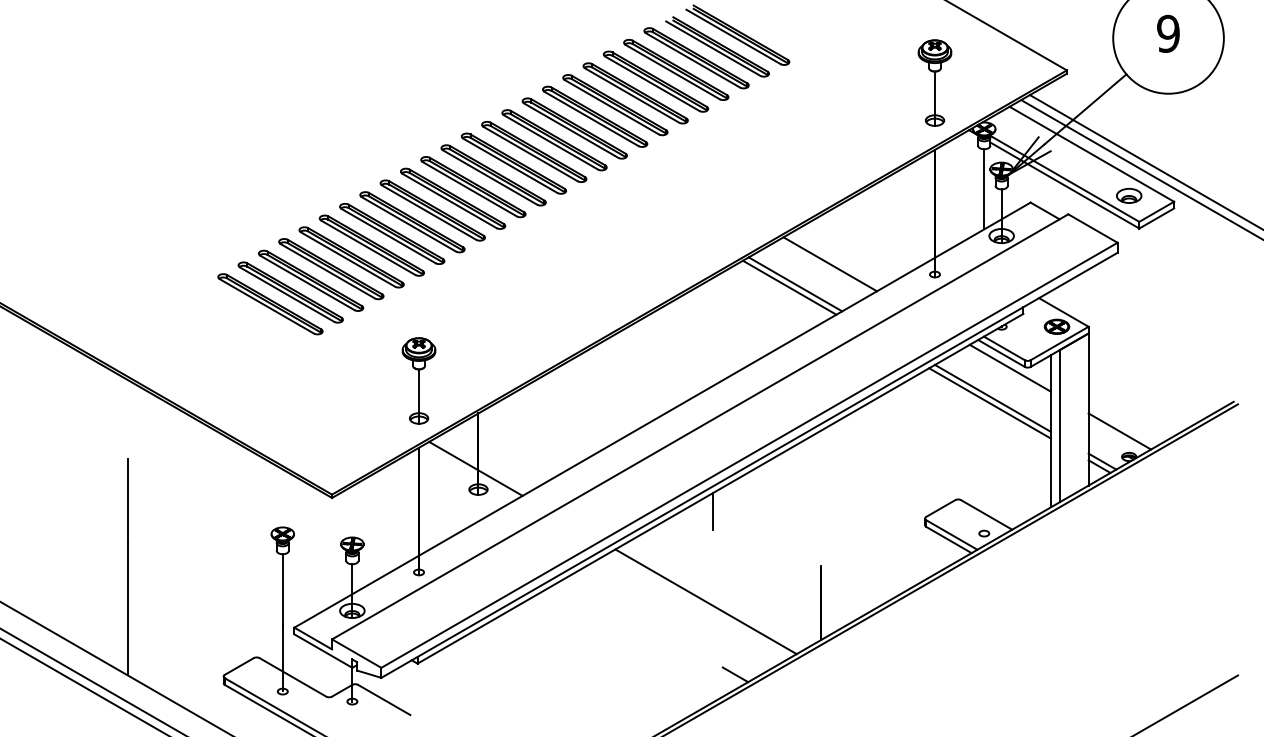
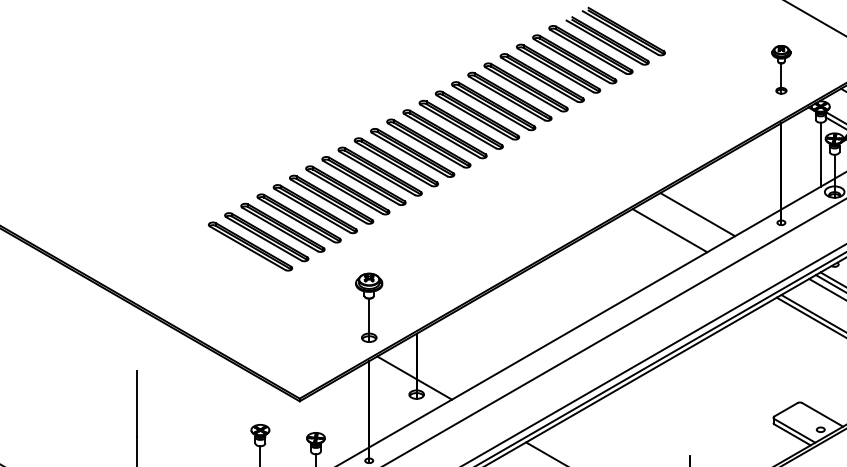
part: (934, 82) -> (781, 69), size x0.7
line: (789, 287) -> (665, 233), removed
line: (712, 511) -> (603, 412), removed

